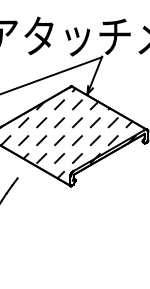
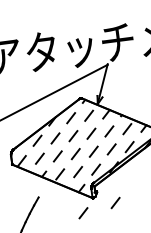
line: (91, 193) -> (114, 203), added
line: (59, 199) -> (83, 213), added

